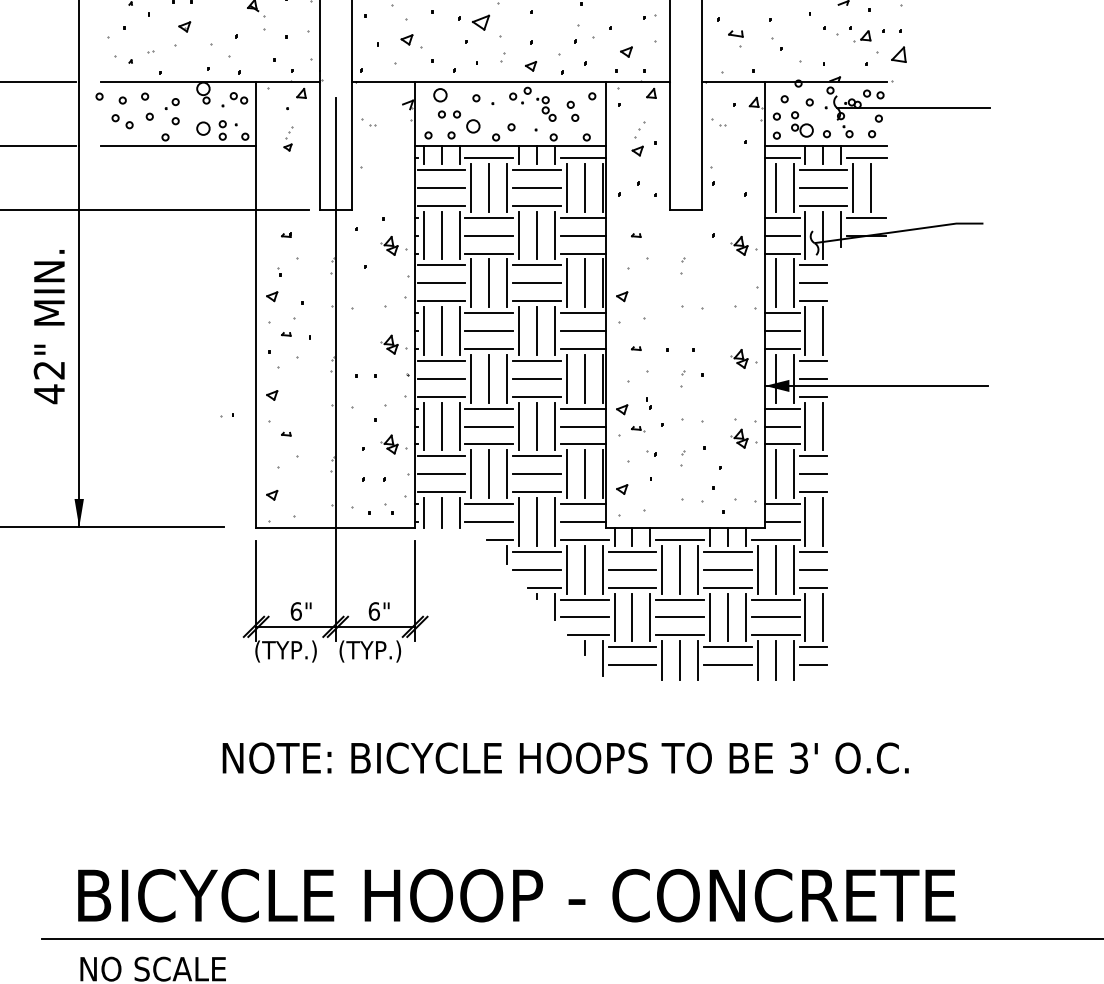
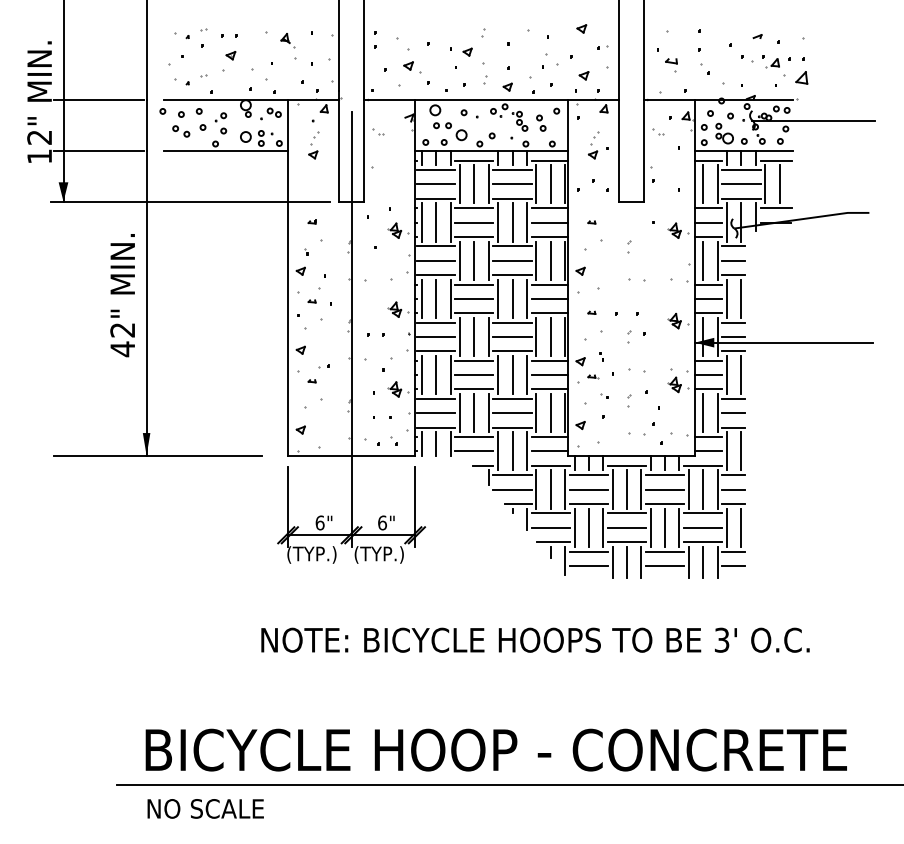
part: (480, 21) -> (467, 51), size x0.62
part: (288, 139) -> (313, 145), size x1.43
part: (226, 415) -> (323, 366), moved

